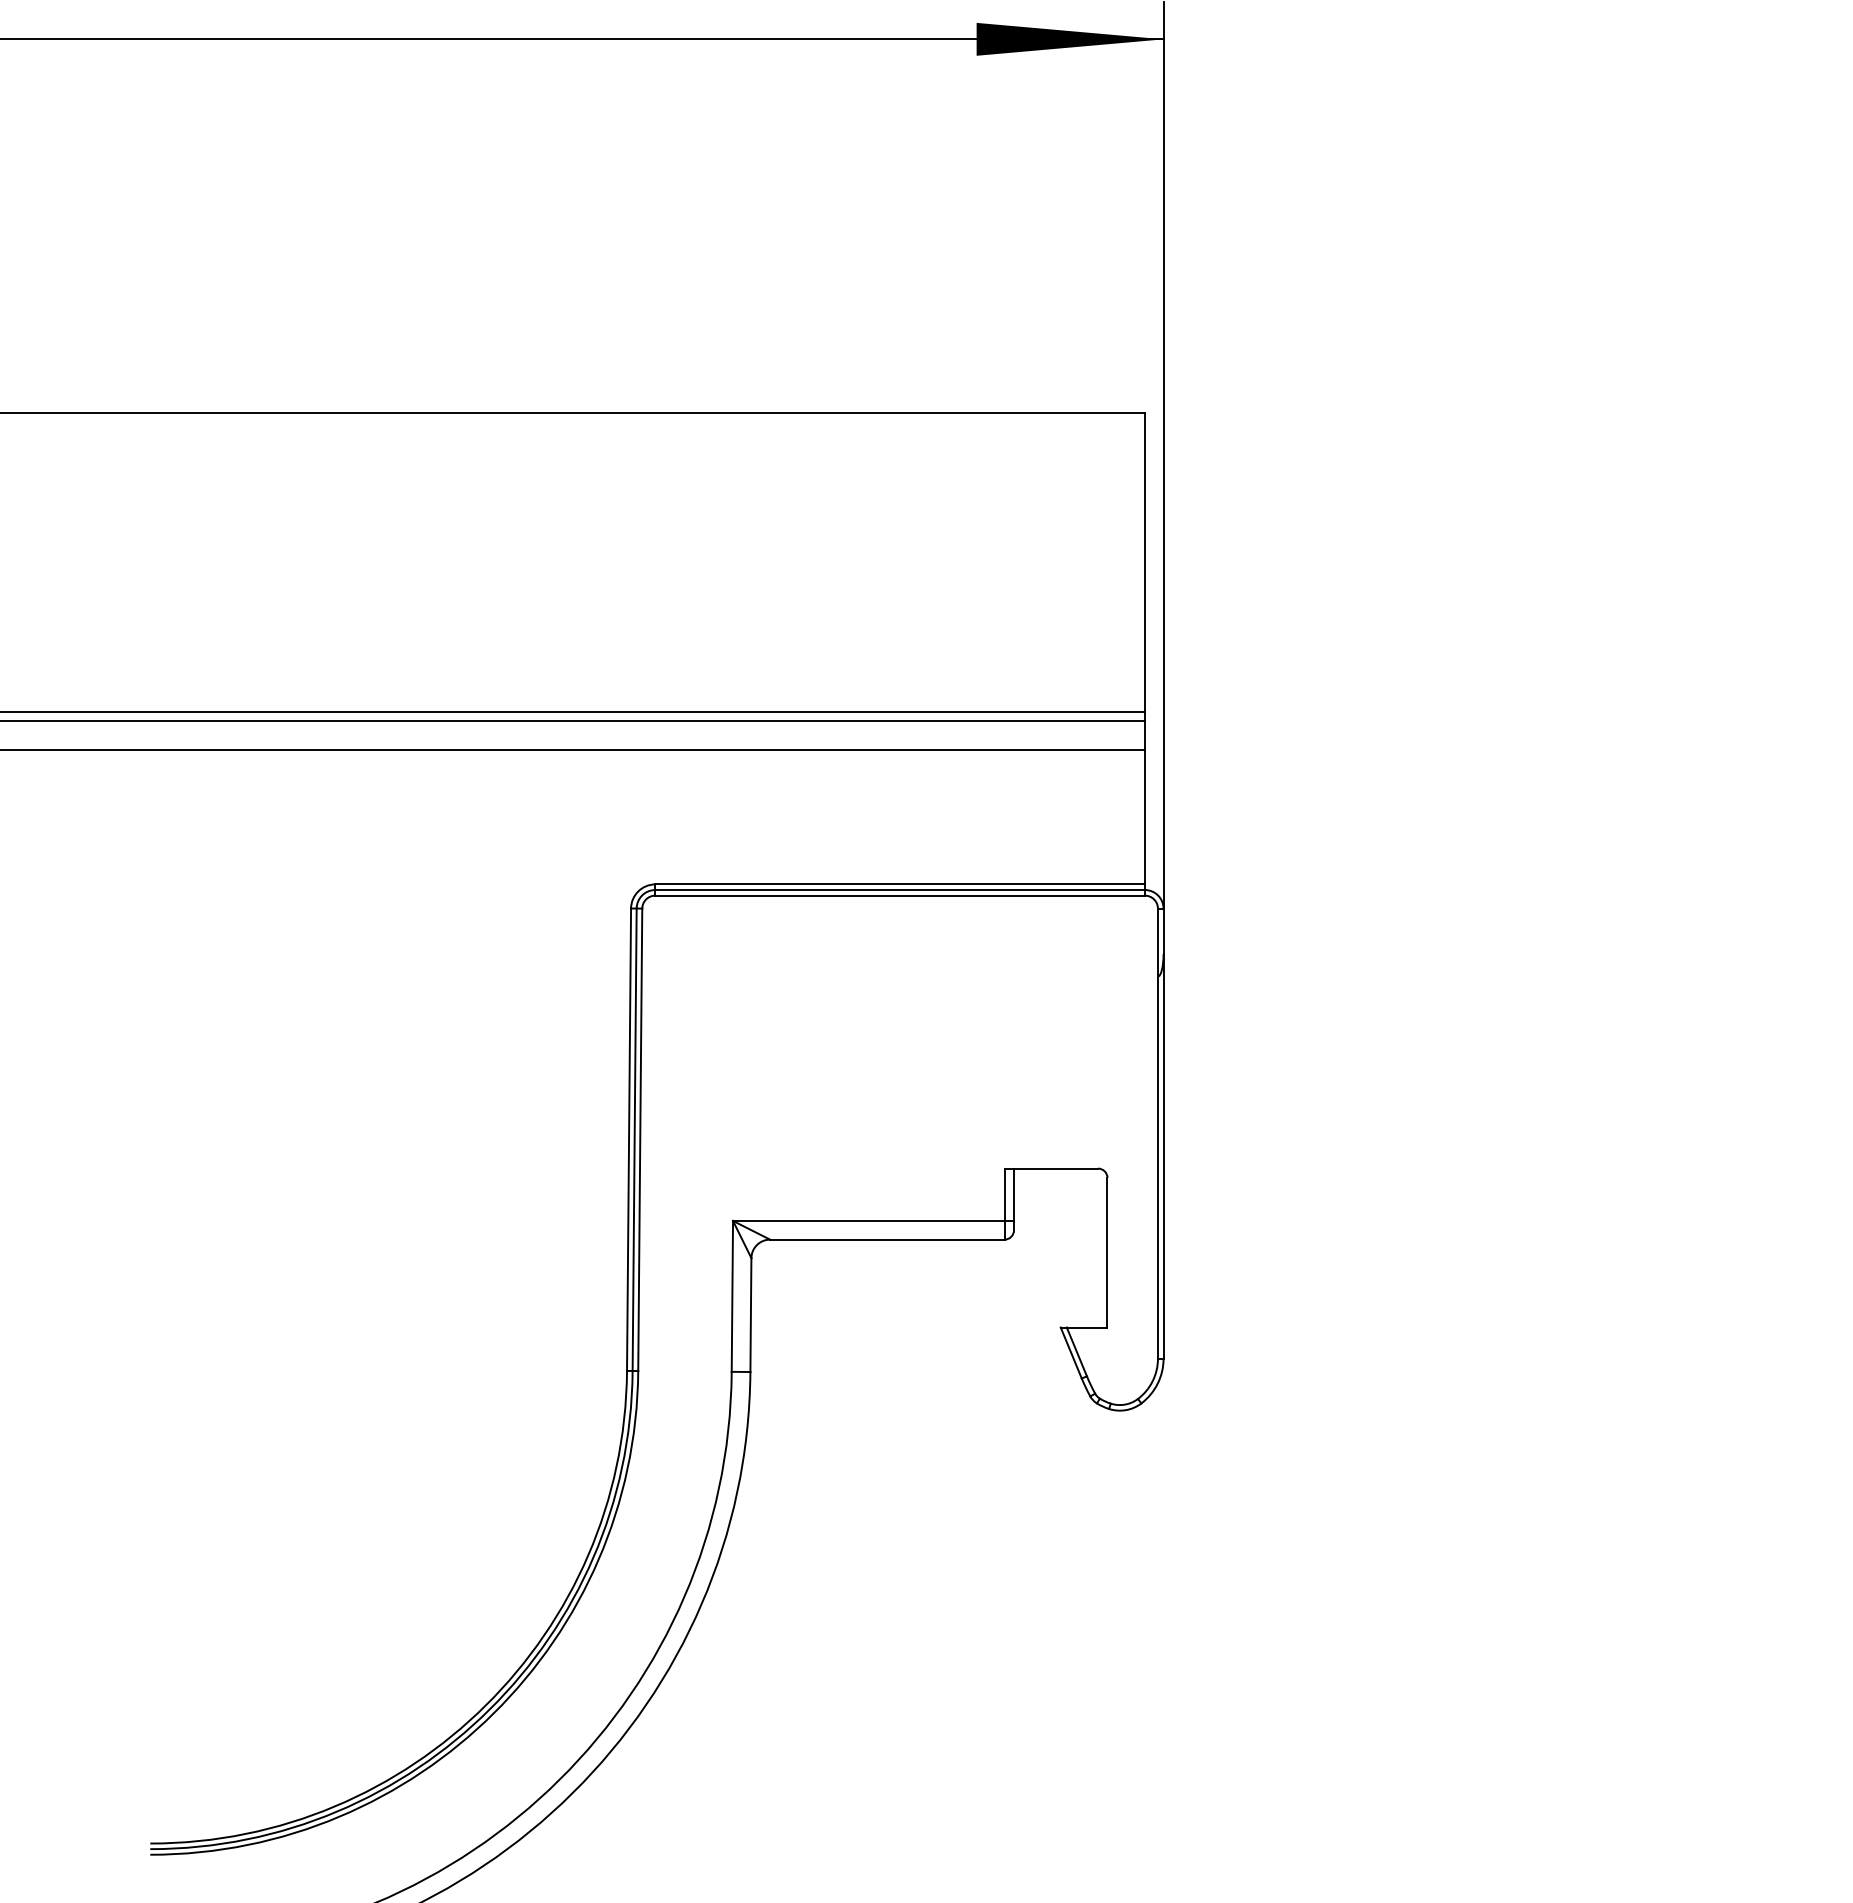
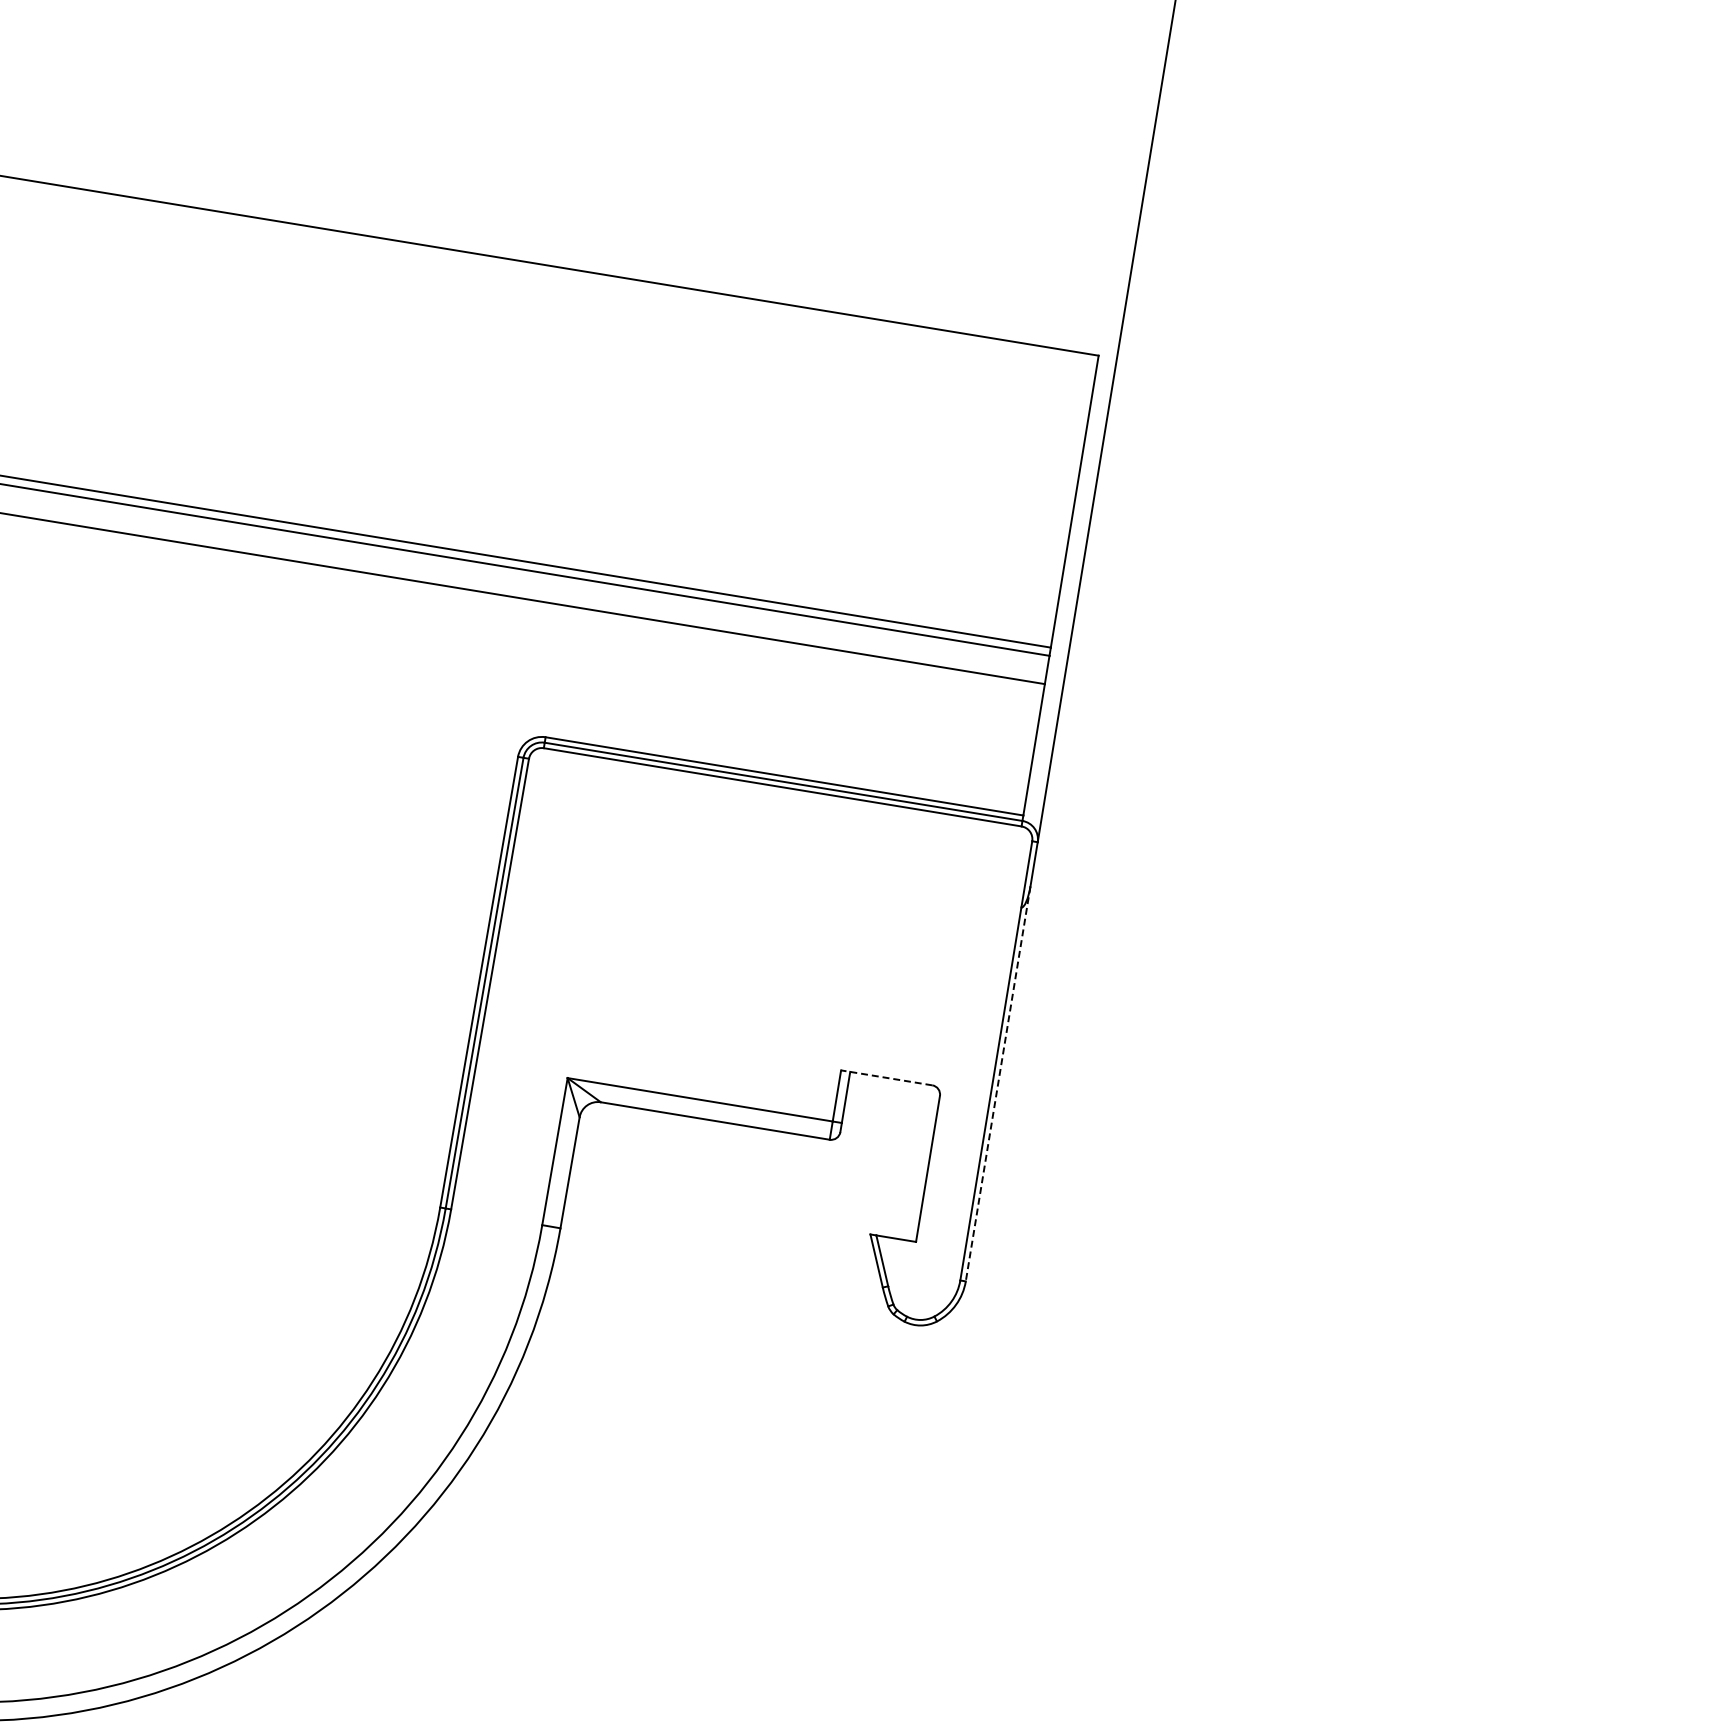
line: (1163, 1156) -> (998, 1083), solid -> dashed
line: (1051, 1168) -> (886, 1077), solid -> dashed

